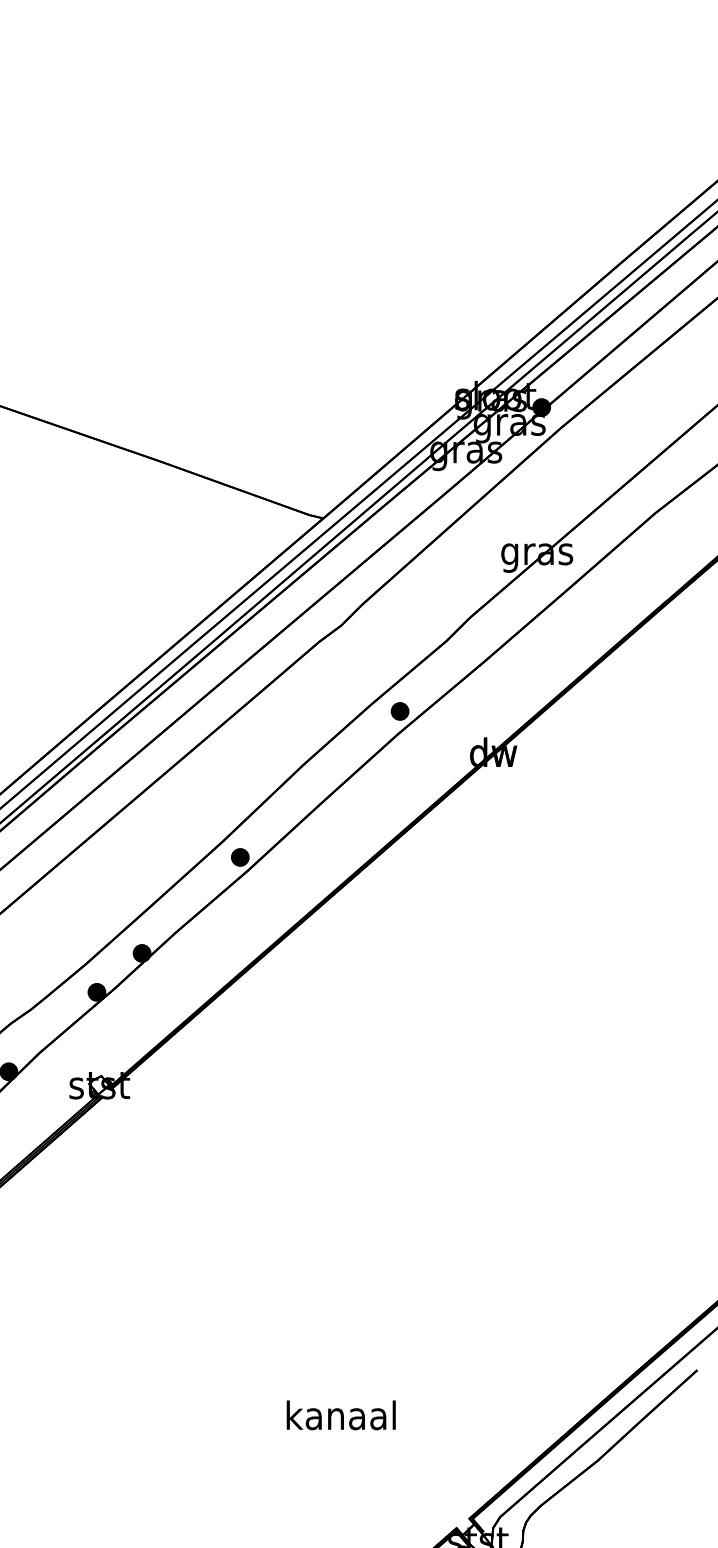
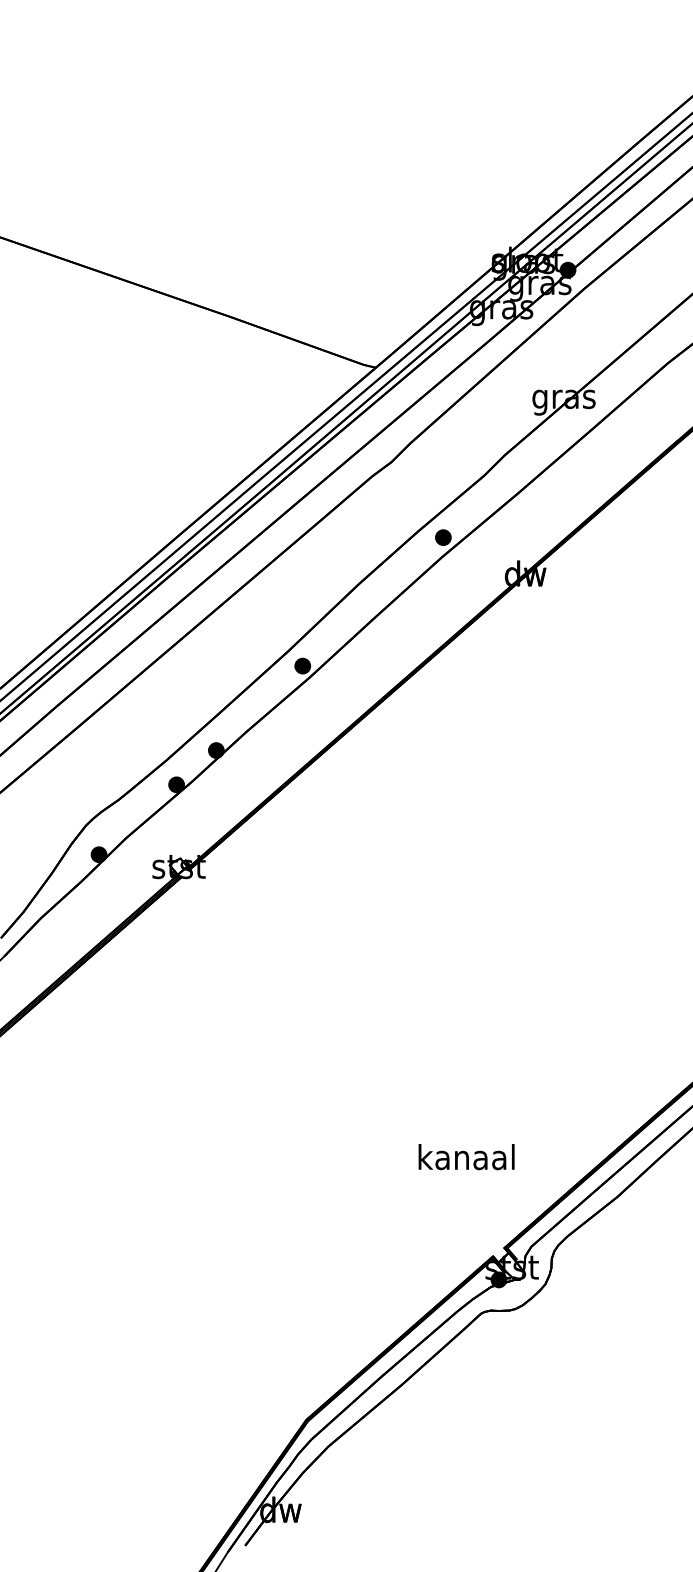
text: (341, 1415) -> (466, 1157), moved

